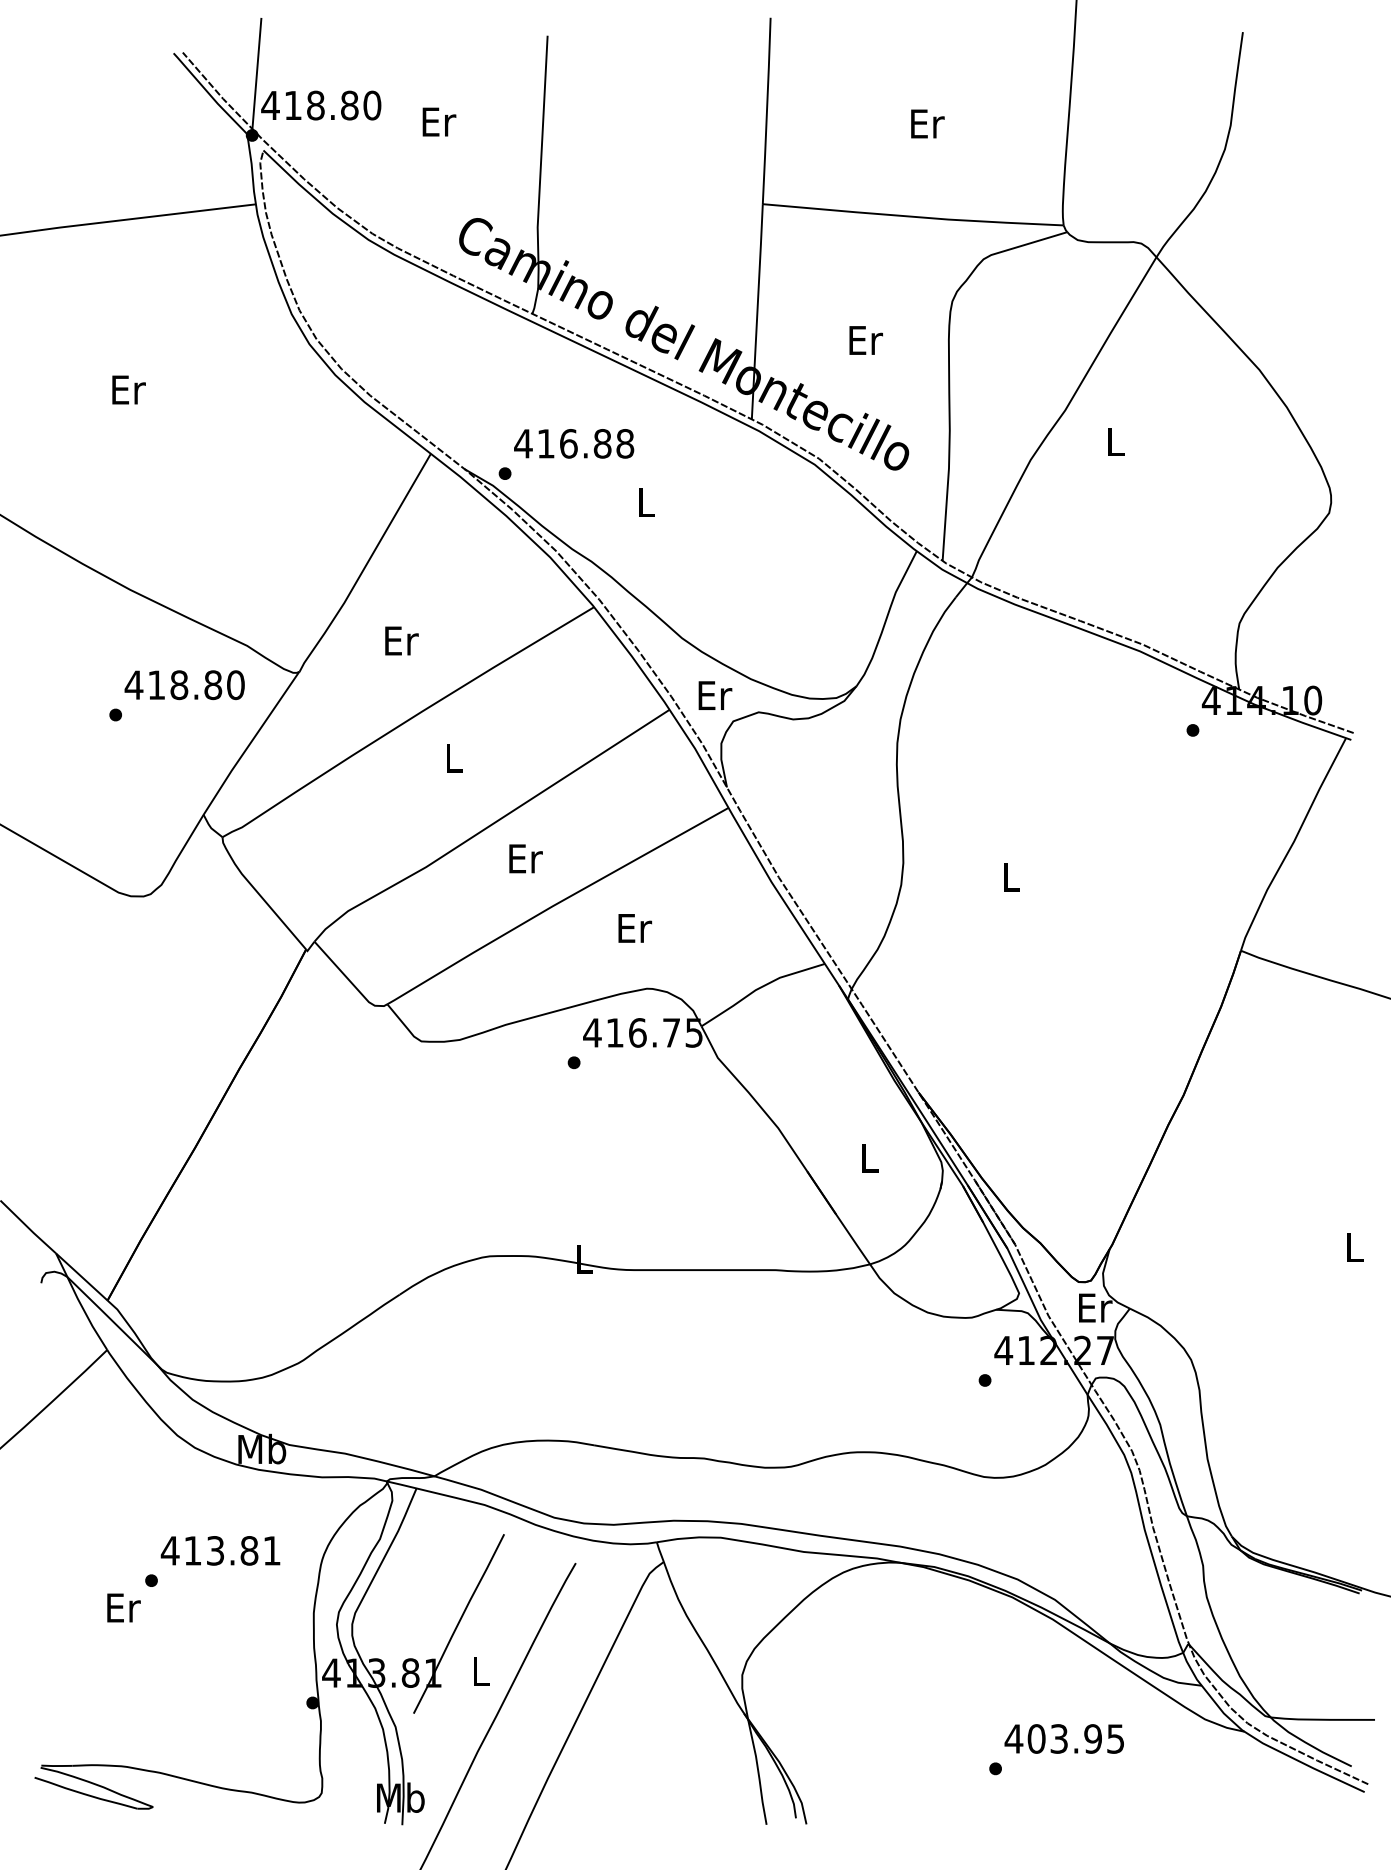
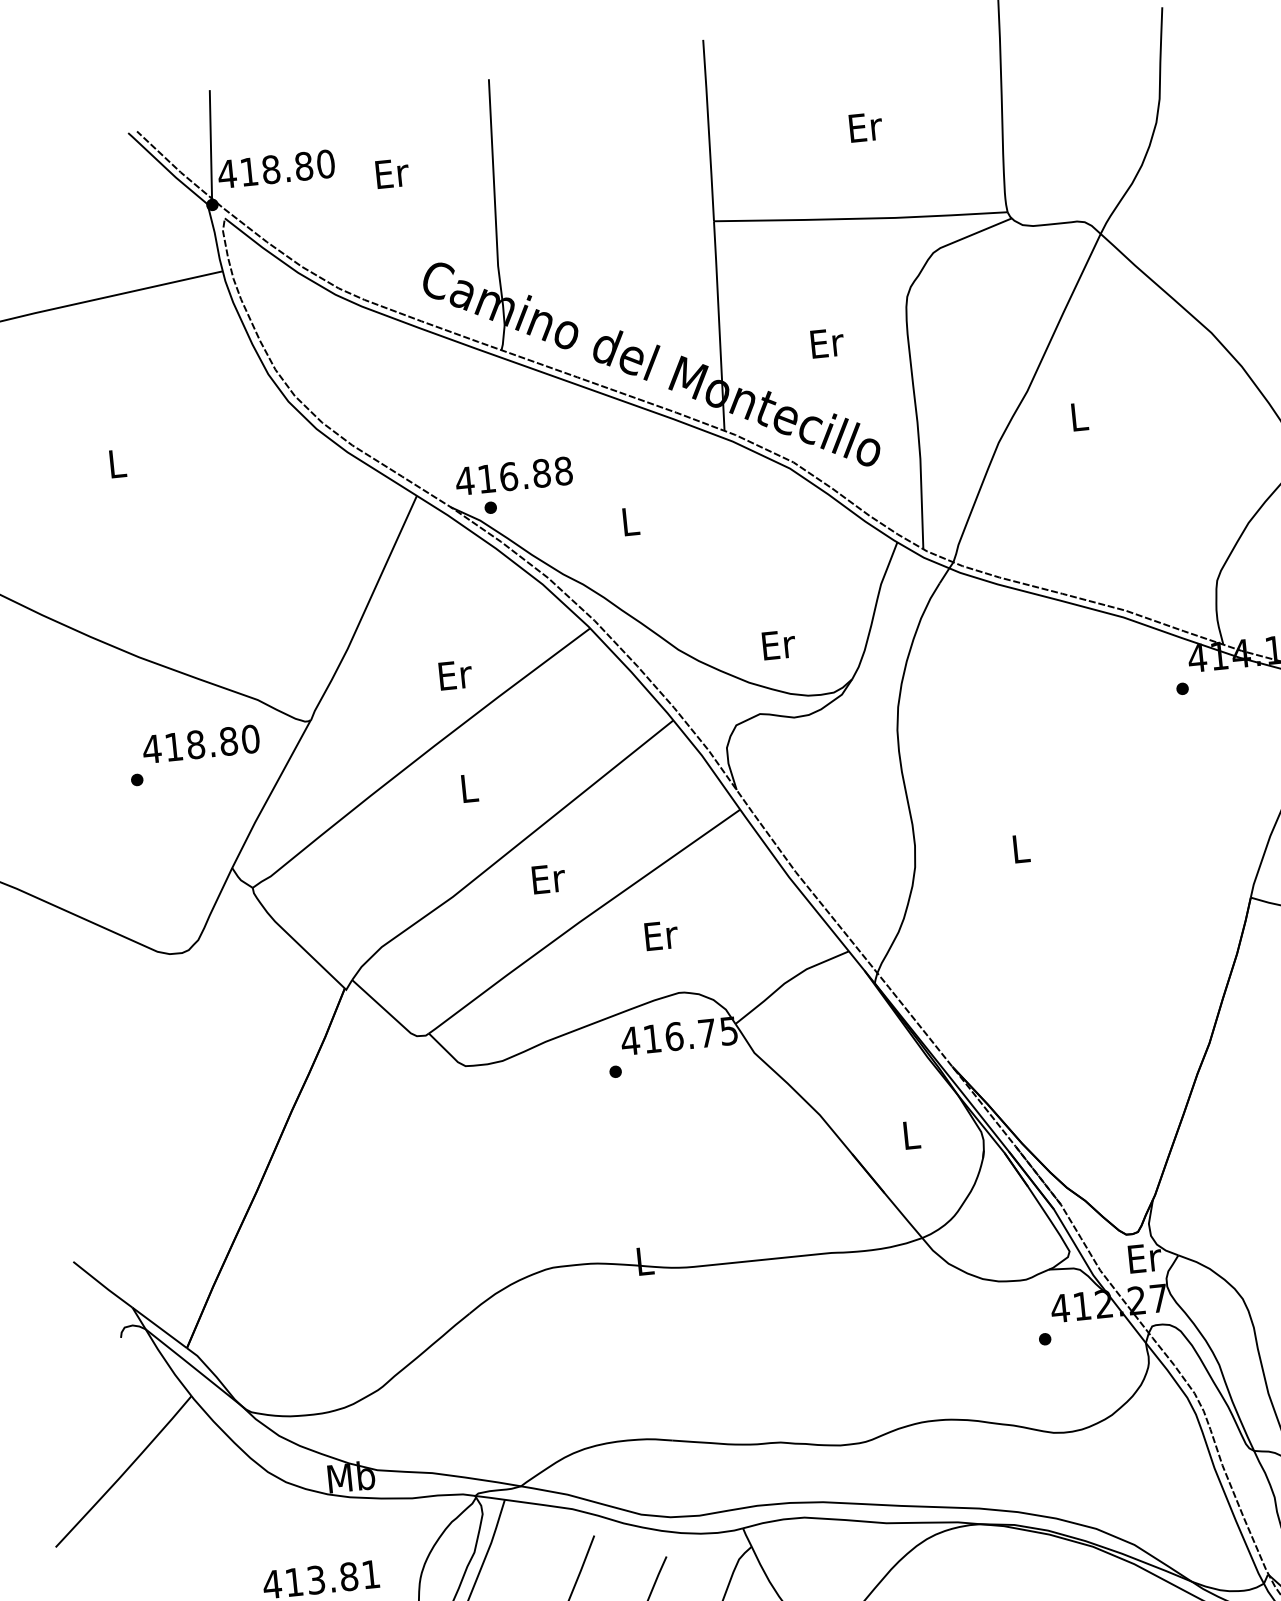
text: (128, 389) -> (117, 463), Er -> L
text: (574, 443) -> (514, 475), moved
text: (401, 640) -> (455, 674), moved
text: (715, 695) -> (779, 644), moved

